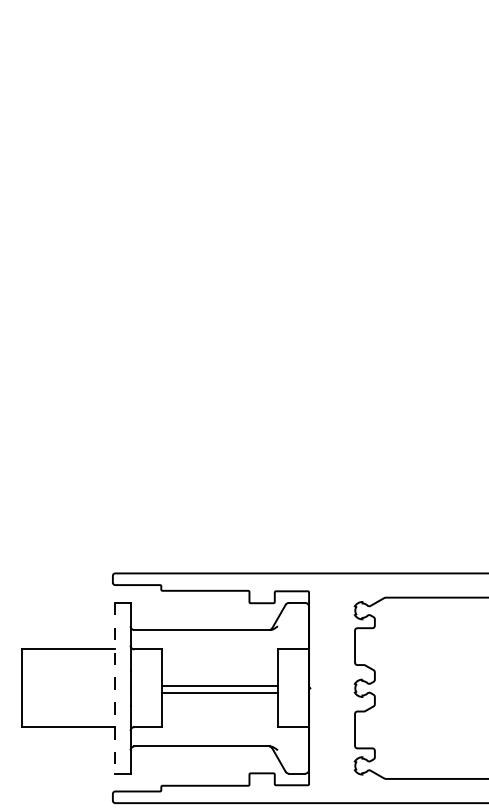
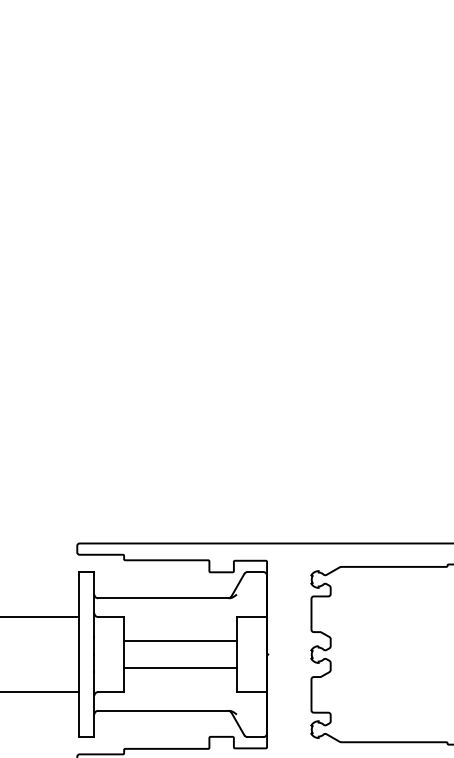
line: (219, 686) -> (180, 668), moved
line: (115, 688) -> (79, 654), dashed -> solid
line: (219, 693) -> (180, 641), moved

